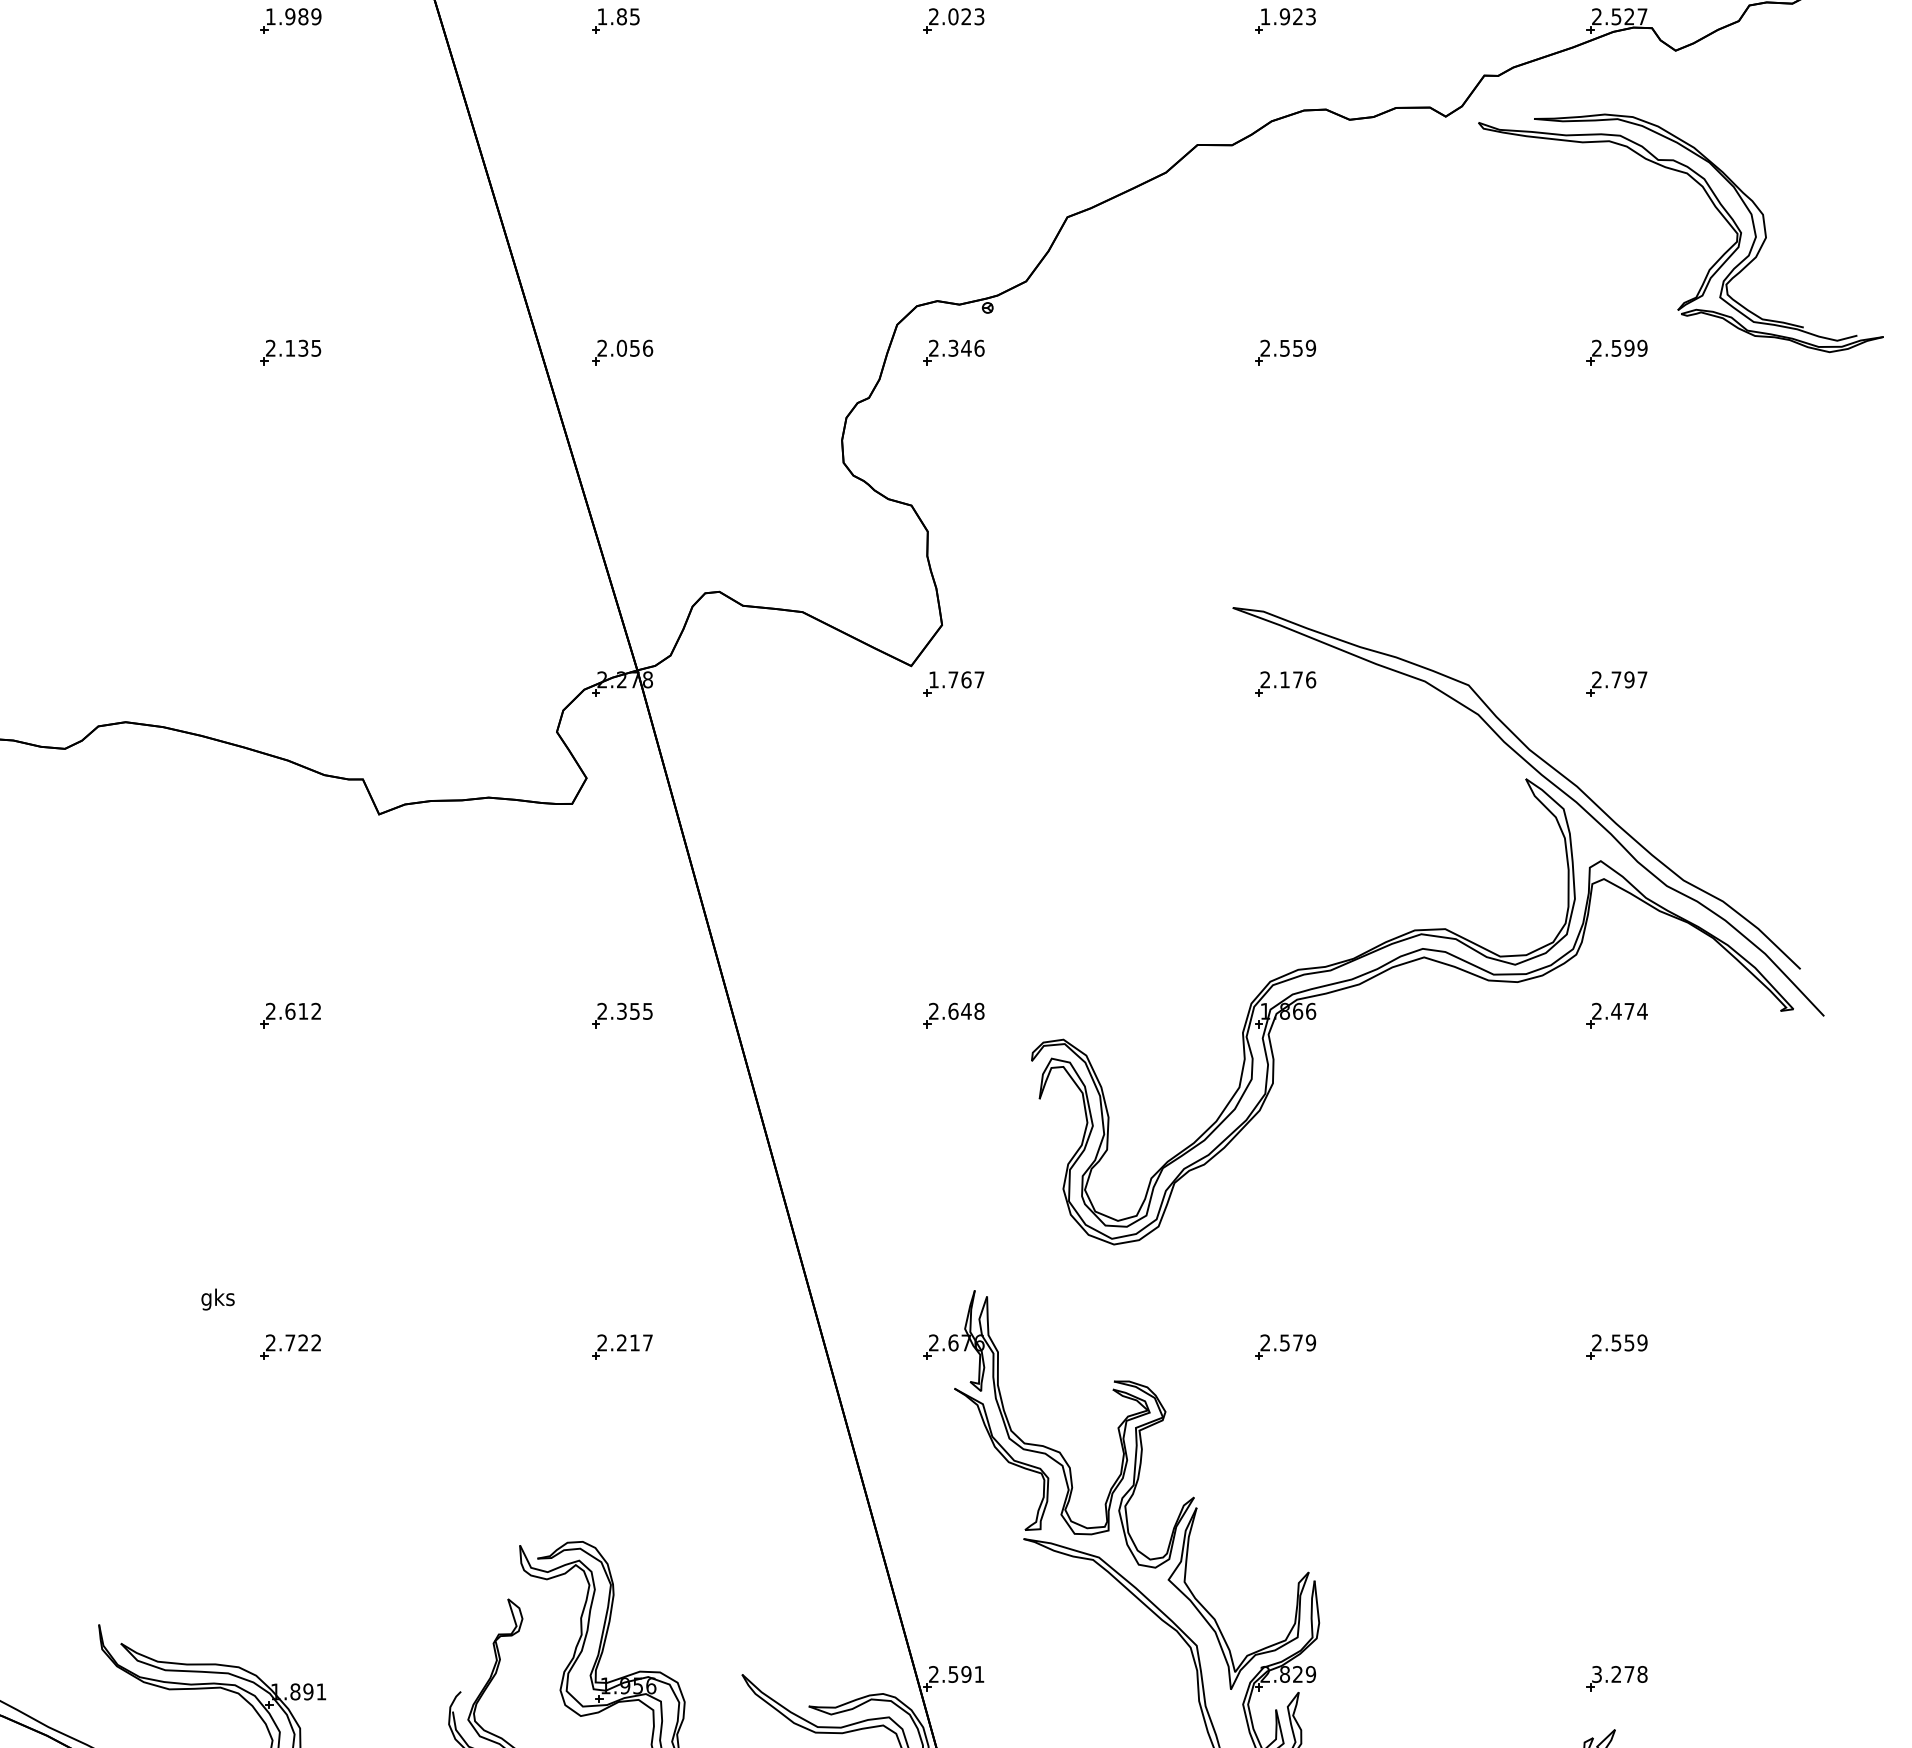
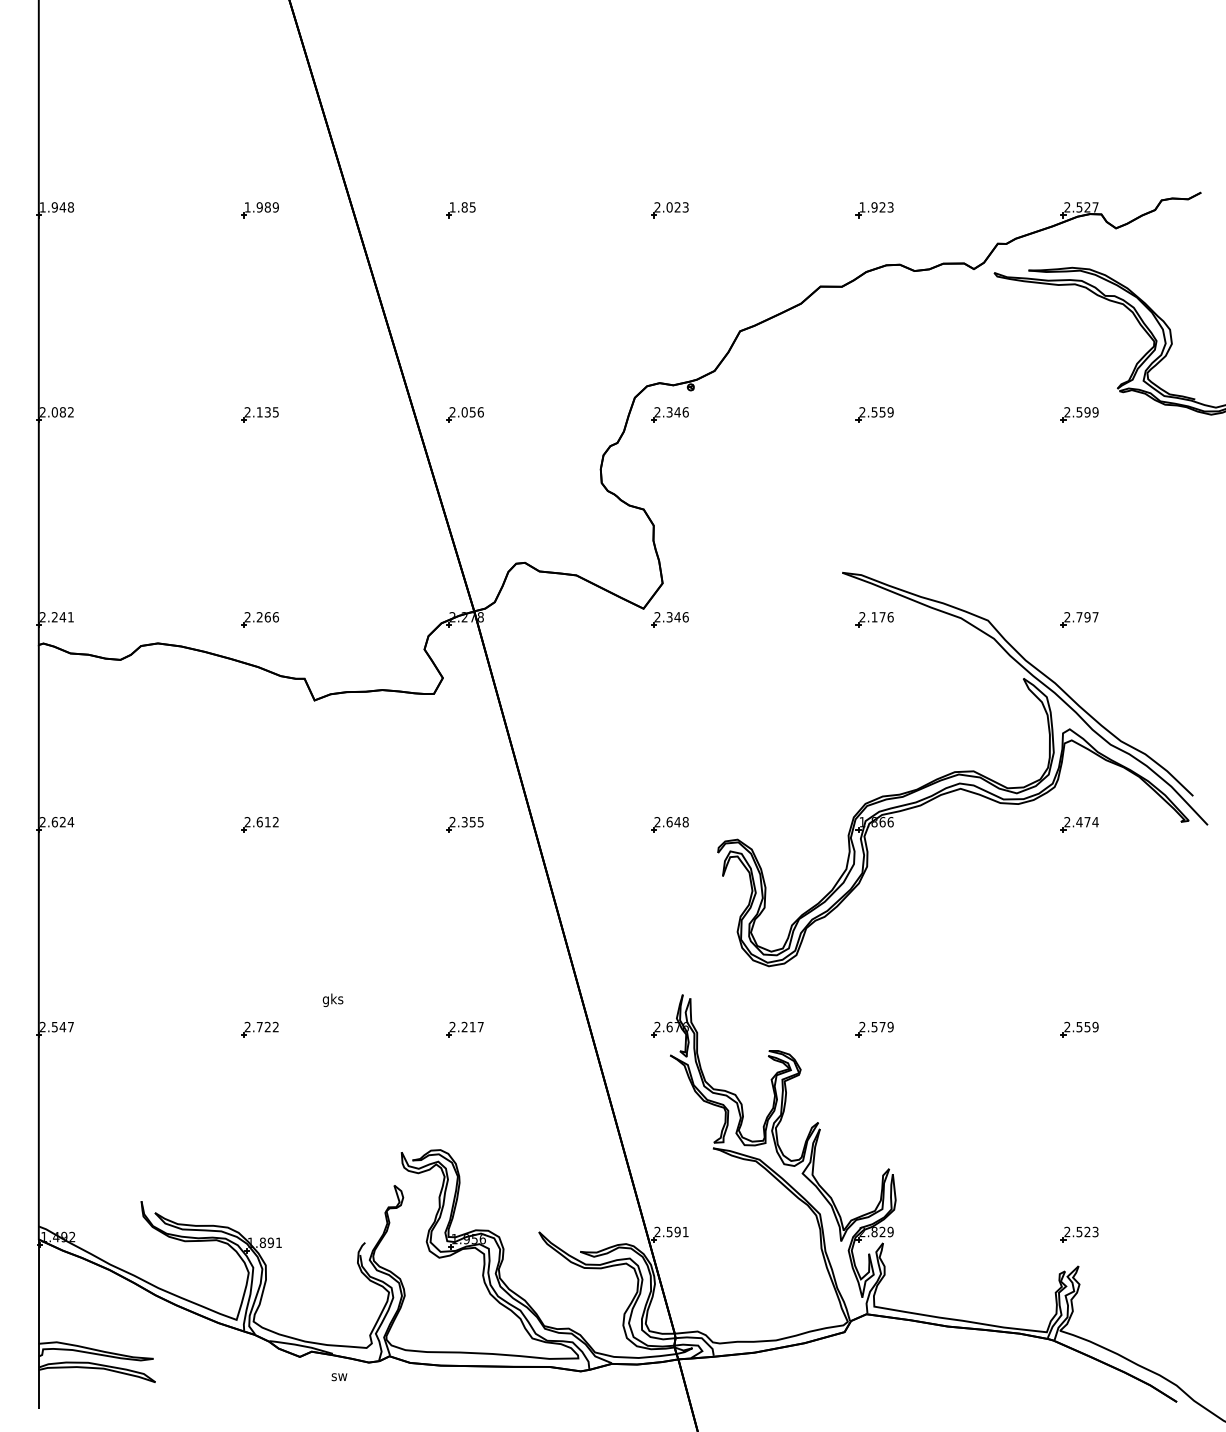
text: (956, 680) -> (671, 617), 1.767 -> 2.346
part: (289, 683) -> (259, 619), added
text: (217, 1298) -> (332, 999), moved
text: (1619, 1673) -> (1081, 1231), 3.278 -> 2.523

